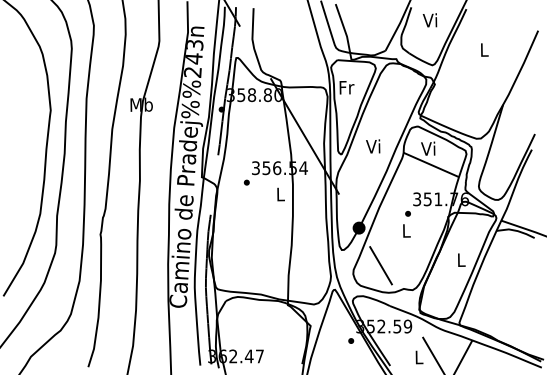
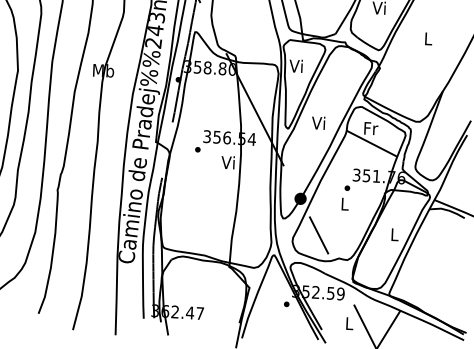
text: (346, 87) -> (296, 66), Fr -> Vi
text: (428, 148) -> (370, 128), Vi -> Fr
text: (279, 194) -> (227, 162), L -> Vi

